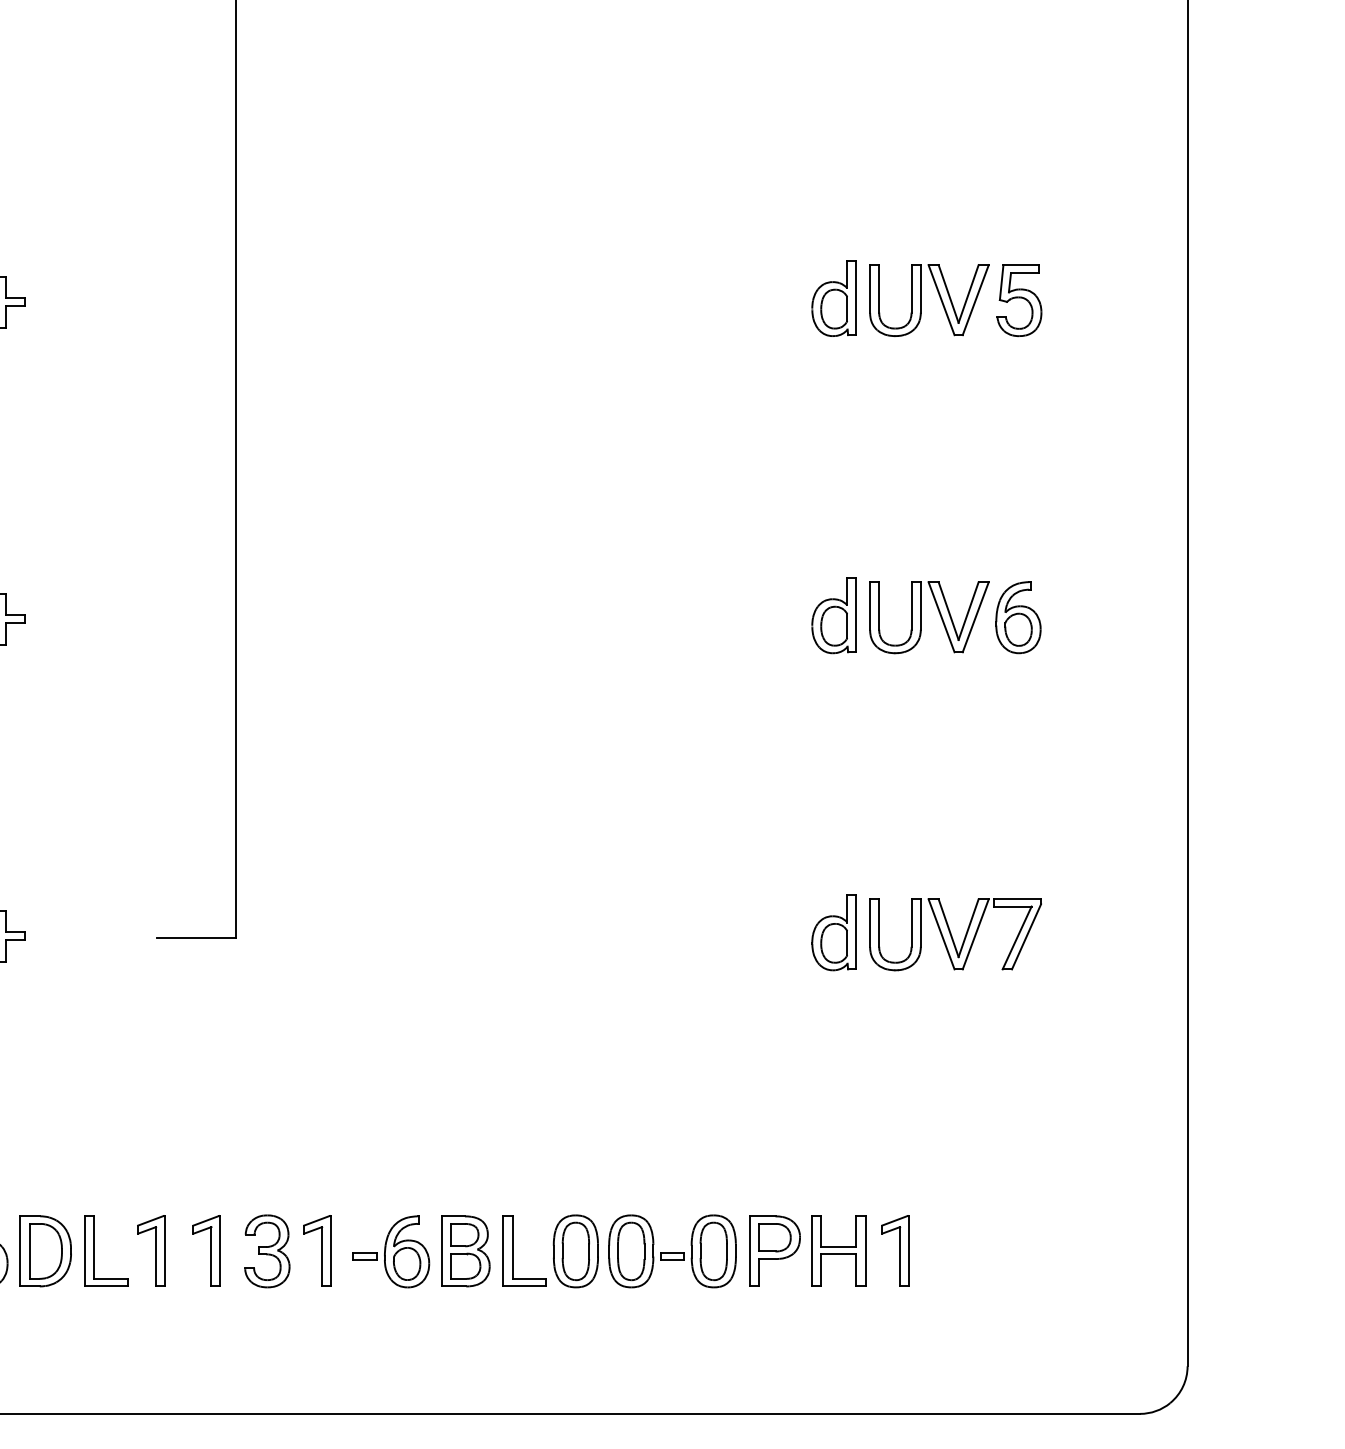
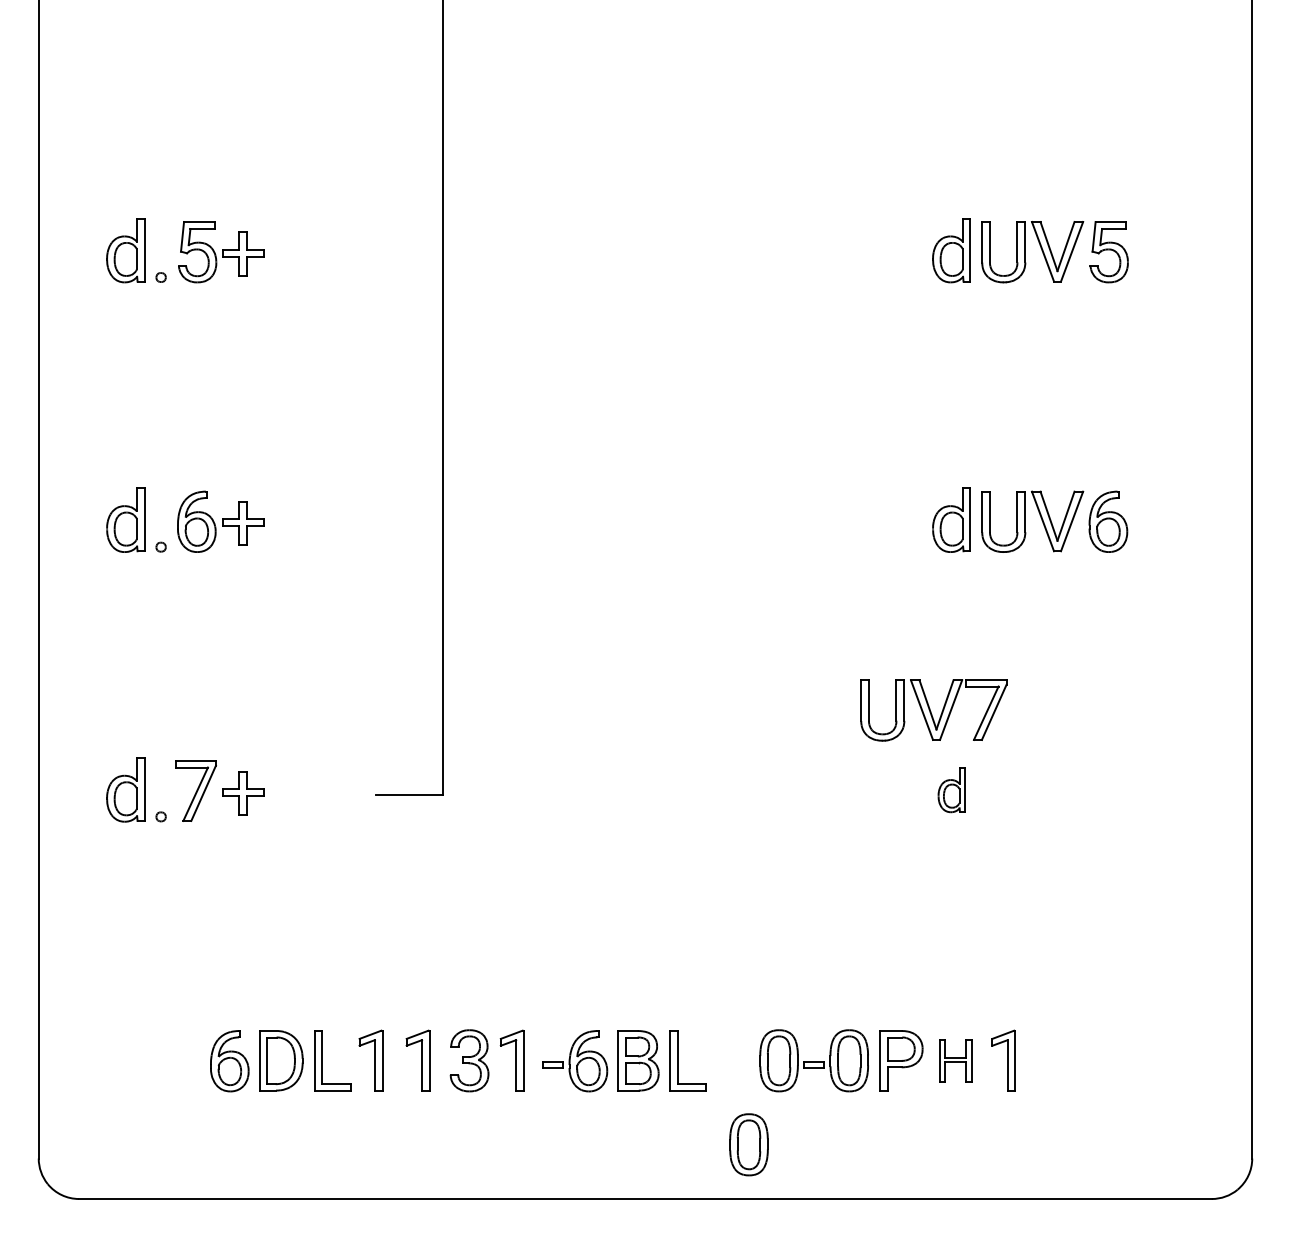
part: (833, 932) -> (951, 789), size x0.7
part: (955, 934) -> (933, 710), moved
part: (575, 1251) -> (748, 1144), moved
part: (838, 1251) -> (955, 1060), size x0.7

